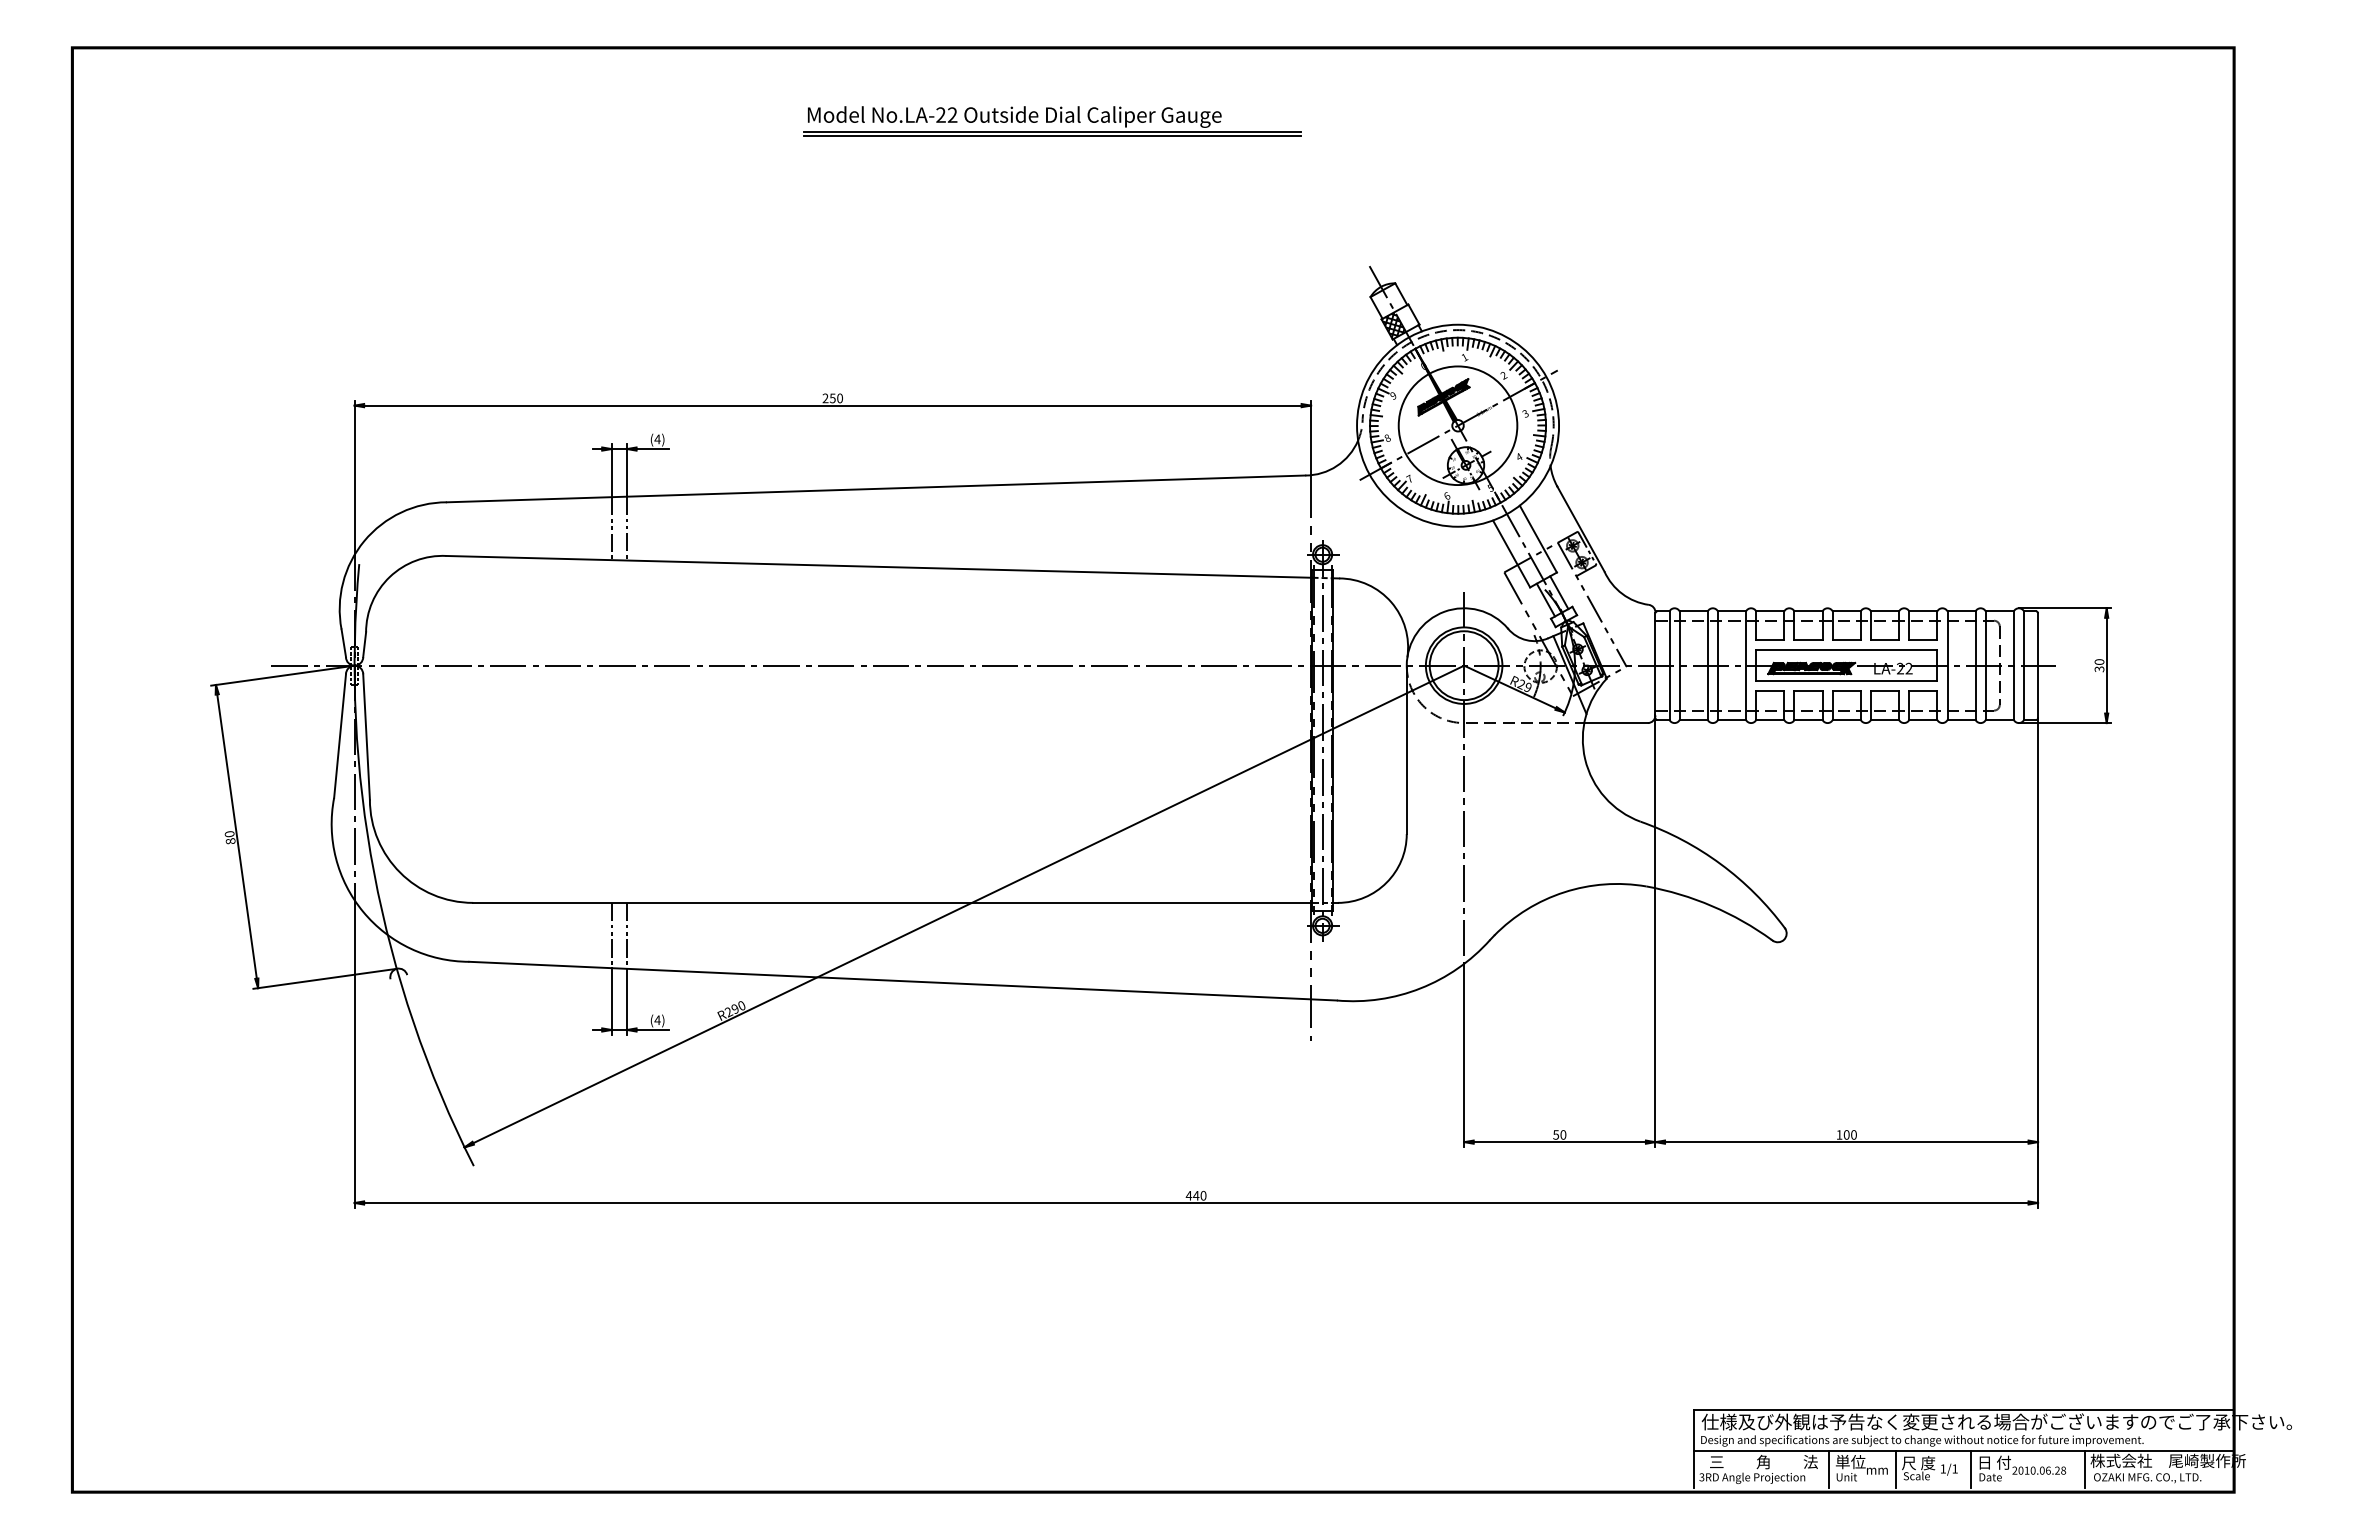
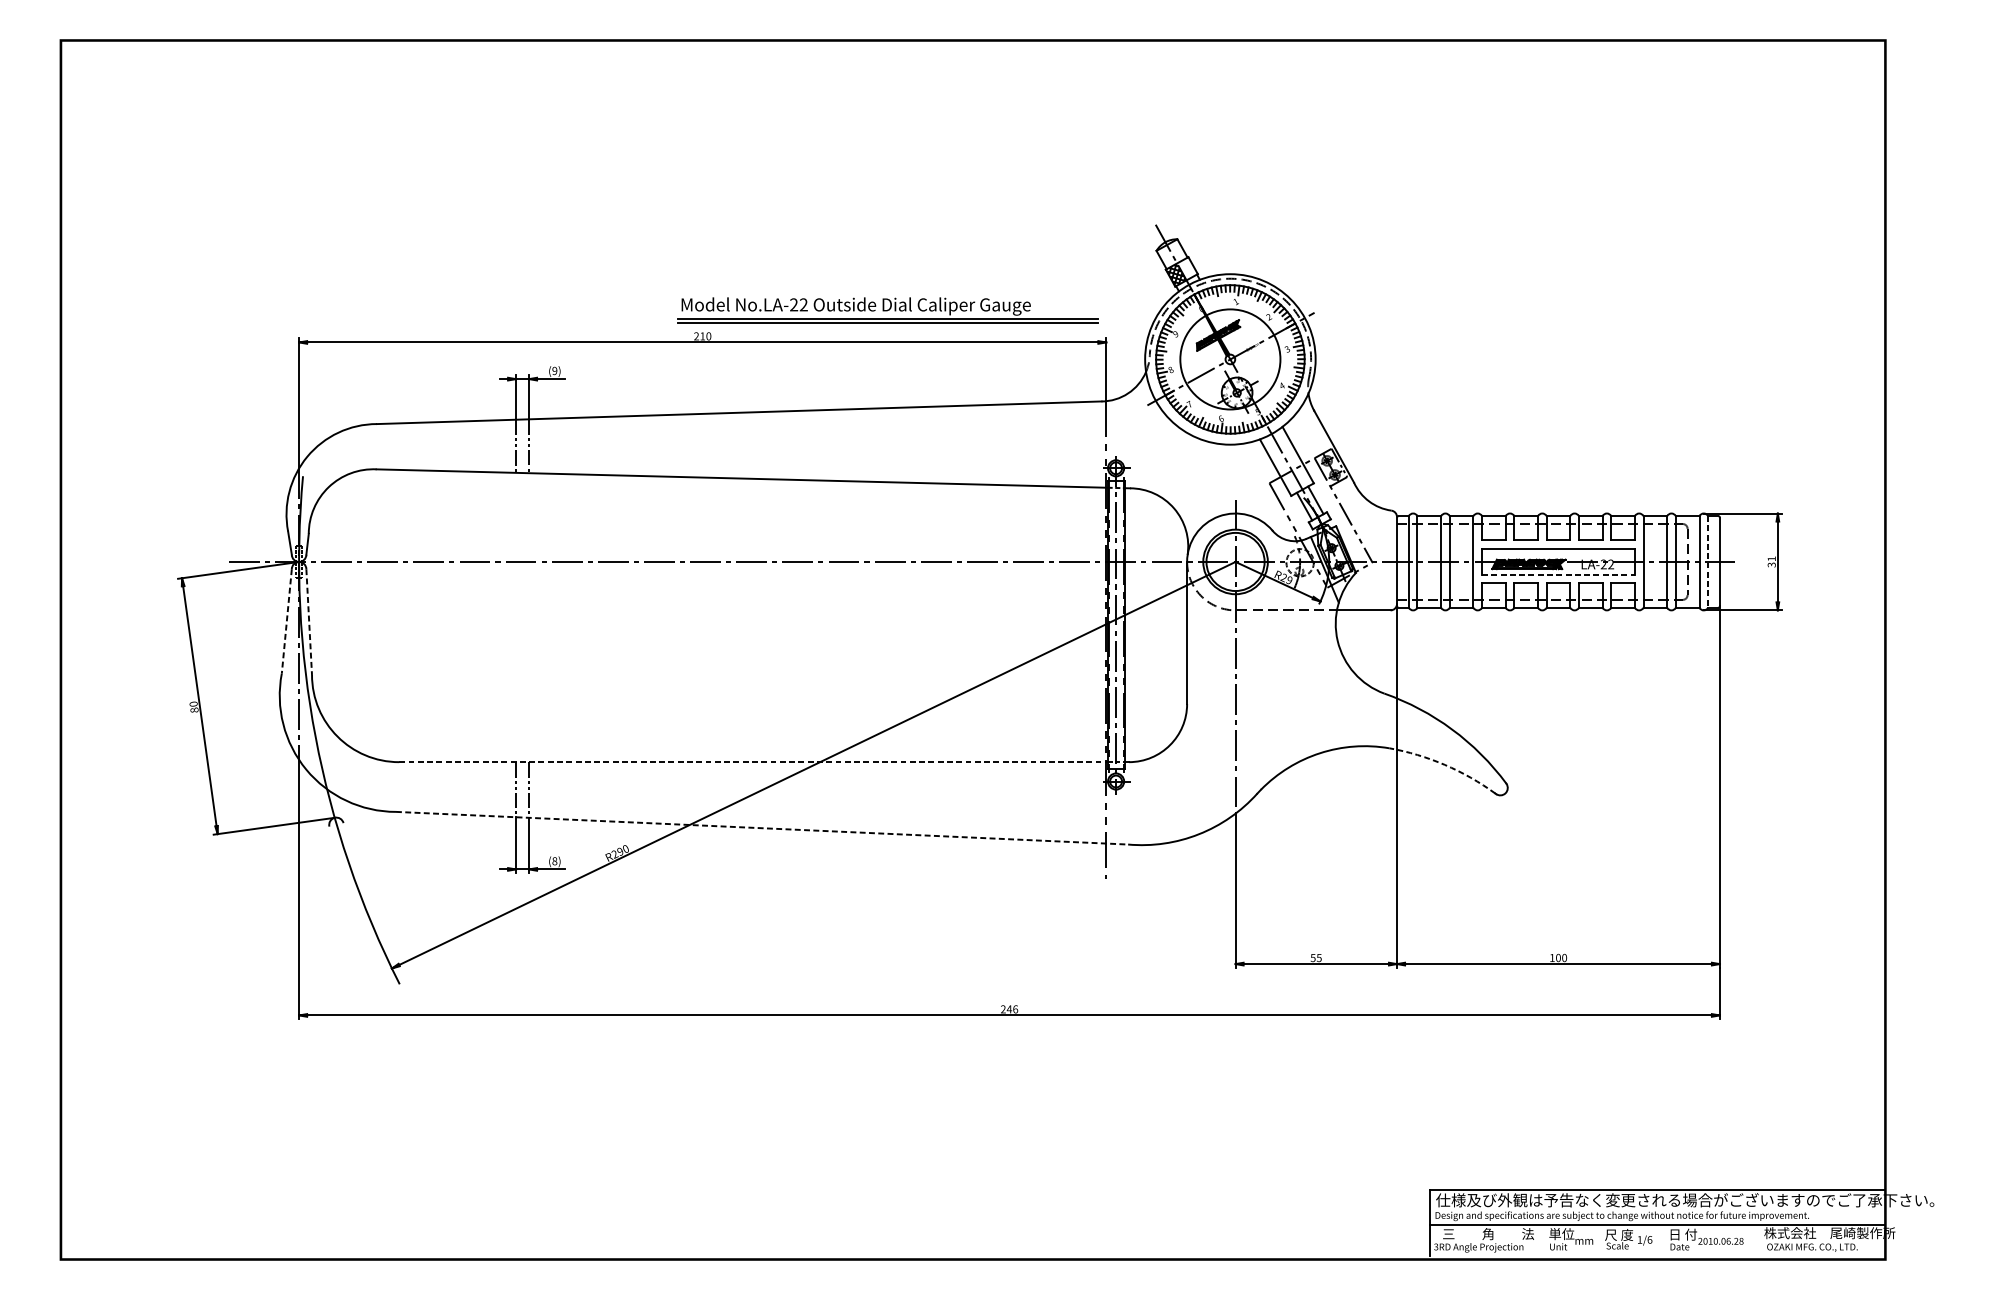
part: (1052, 121) -> (888, 310), moved
text: (832, 398) -> (702, 336), 250 -> 210
text: (657, 439) -> (554, 371), (4) -> (9)
text: (2099, 661) -> (1771, 558), 30 -> 31
line: (2024, 666) -> (1708, 562), solid -> dashed
line: (1846, 680) -> (1558, 574), solid -> dashed
line: (340, 736) -> (287, 621), solid -> dashed
line: (366, 736) -> (309, 621), solid -> dashed
line: (892, 902) -> (753, 761), solid -> dashed
arc: (1712, 906) -> (1445, 765), solid -> dashed
line: (903, 981) -> (762, 828), solid -> dashed
text: (657, 1020) -> (554, 861), (4) -> (8)
text: (1563, 1134) -> (1319, 957), 50 -> 55
text: (1195, 1195) -> (1008, 1009), 440 -> 246
text: (1955, 1468) -> (1650, 1239), 1/1 -> 1/6
line: (1829, 1469) -> (1543, 1240), removed
line: (1896, 1469) -> (1600, 1240), removed
line: (1971, 1469) -> (1663, 1240), removed
line: (2084, 1469) -> (1759, 1240), removed

